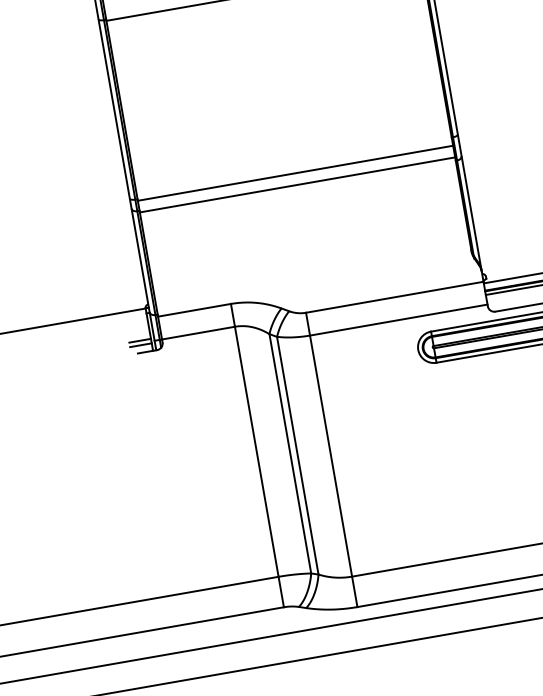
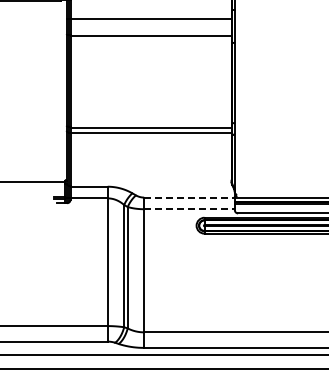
line: (396, 296) -> (190, 197), solid -> dashed
line: (400, 320) -> (190, 209), solid -> dashed

